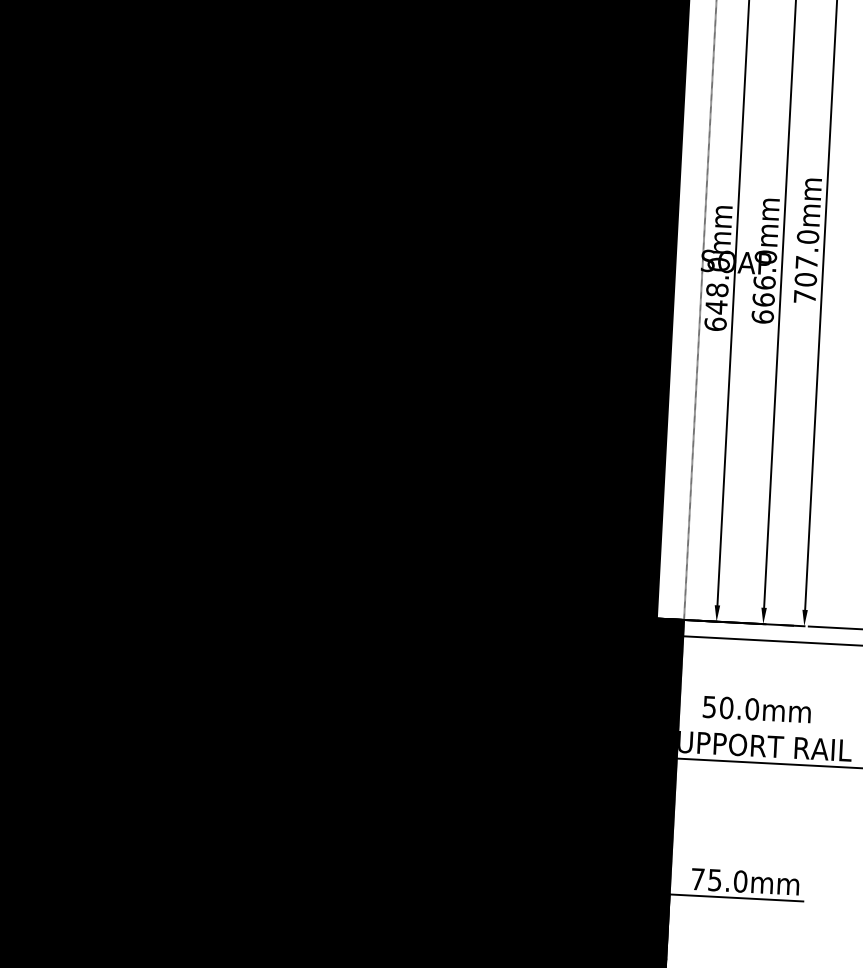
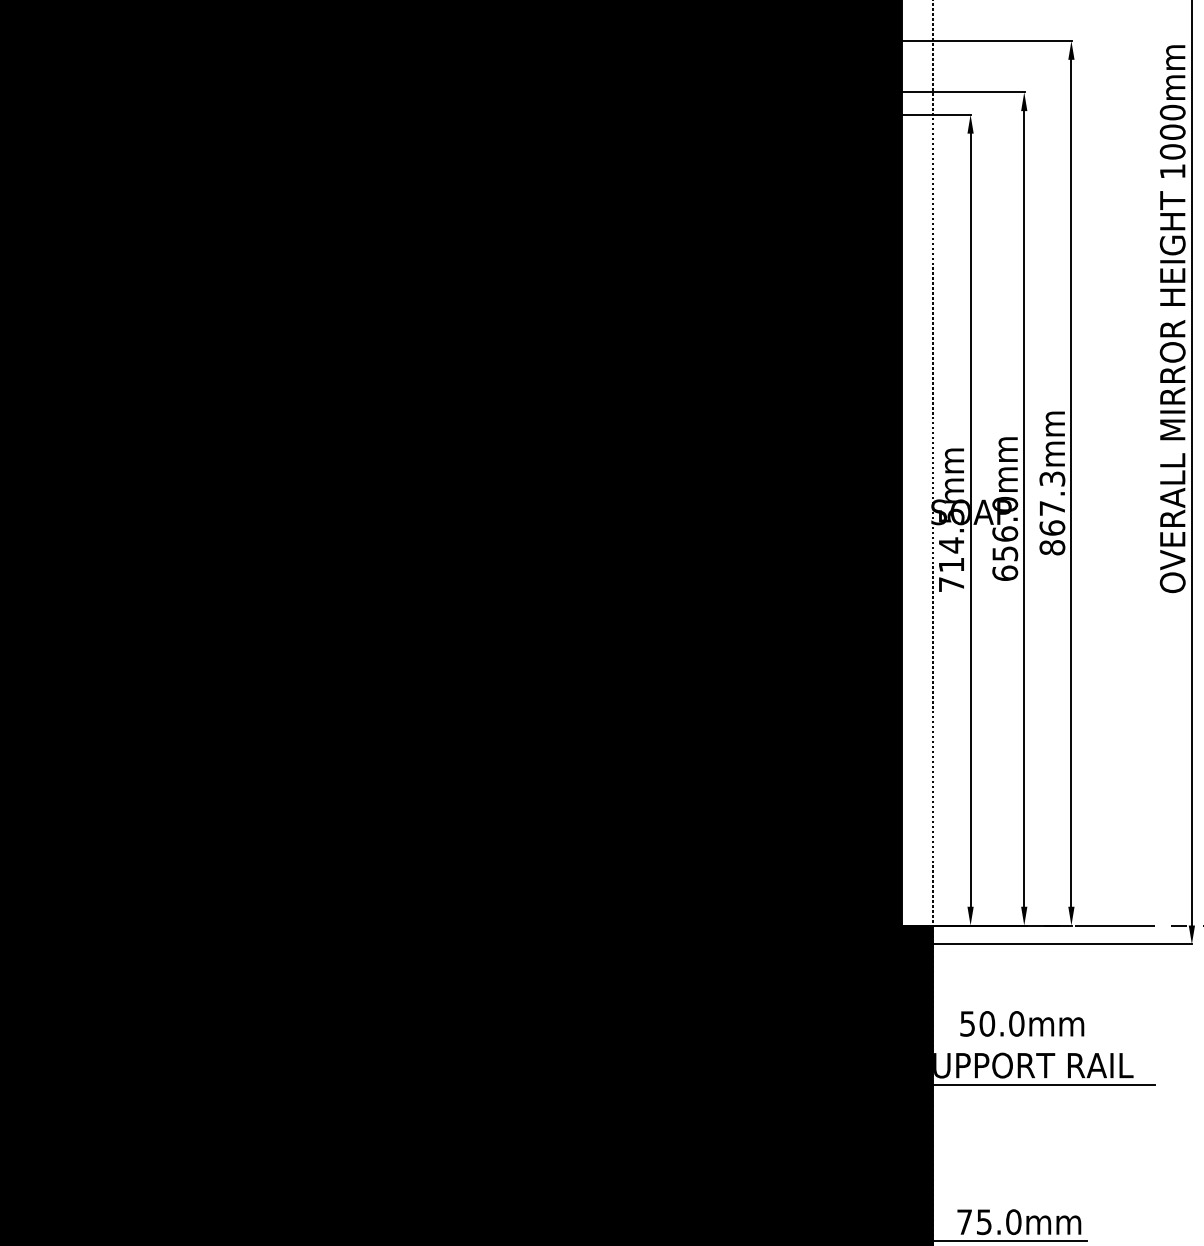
text: (806, 267) -> (1052, 513), 707.0mm -> 867.3mm
text: (717, 294) -> (951, 550), 648.0mm -> 714.5mm
text: (763, 299) -> (1005, 553), 666.0mm -> 656.0mm

